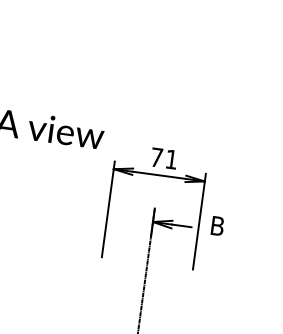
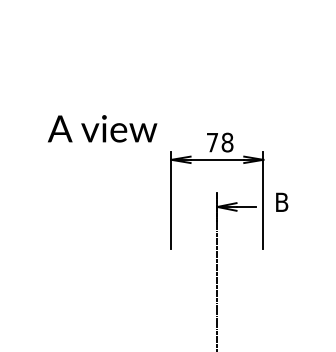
text: (171, 159) -> (227, 142), 71 -> 78

